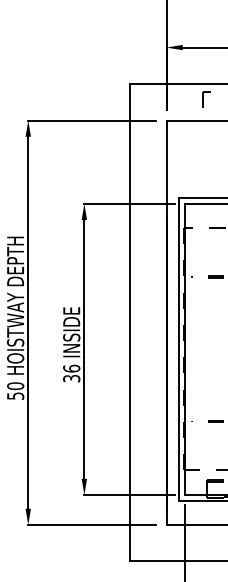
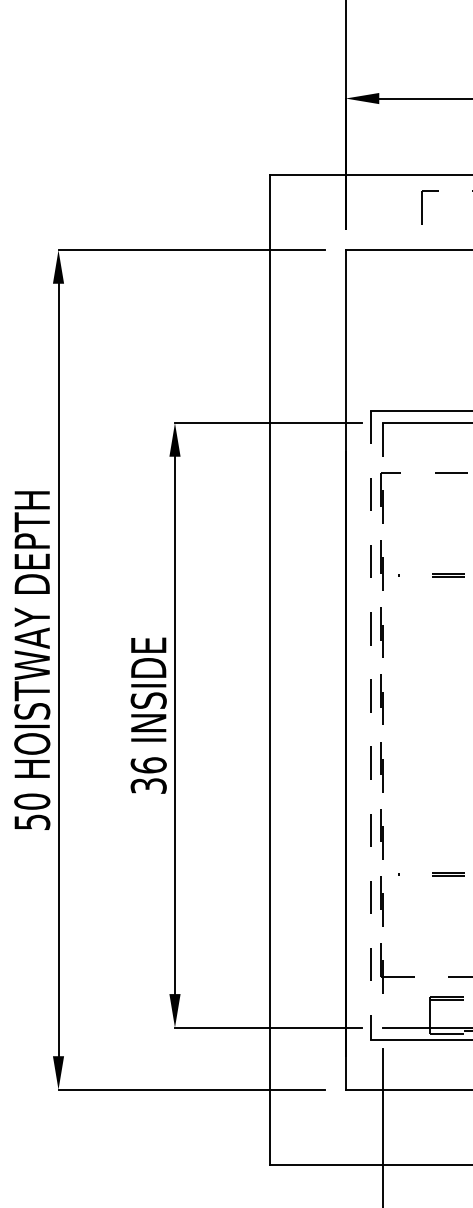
line: (178, 349) -> (370, 725), solid -> dashed
line: (184, 349) -> (382, 725), solid -> dashed

